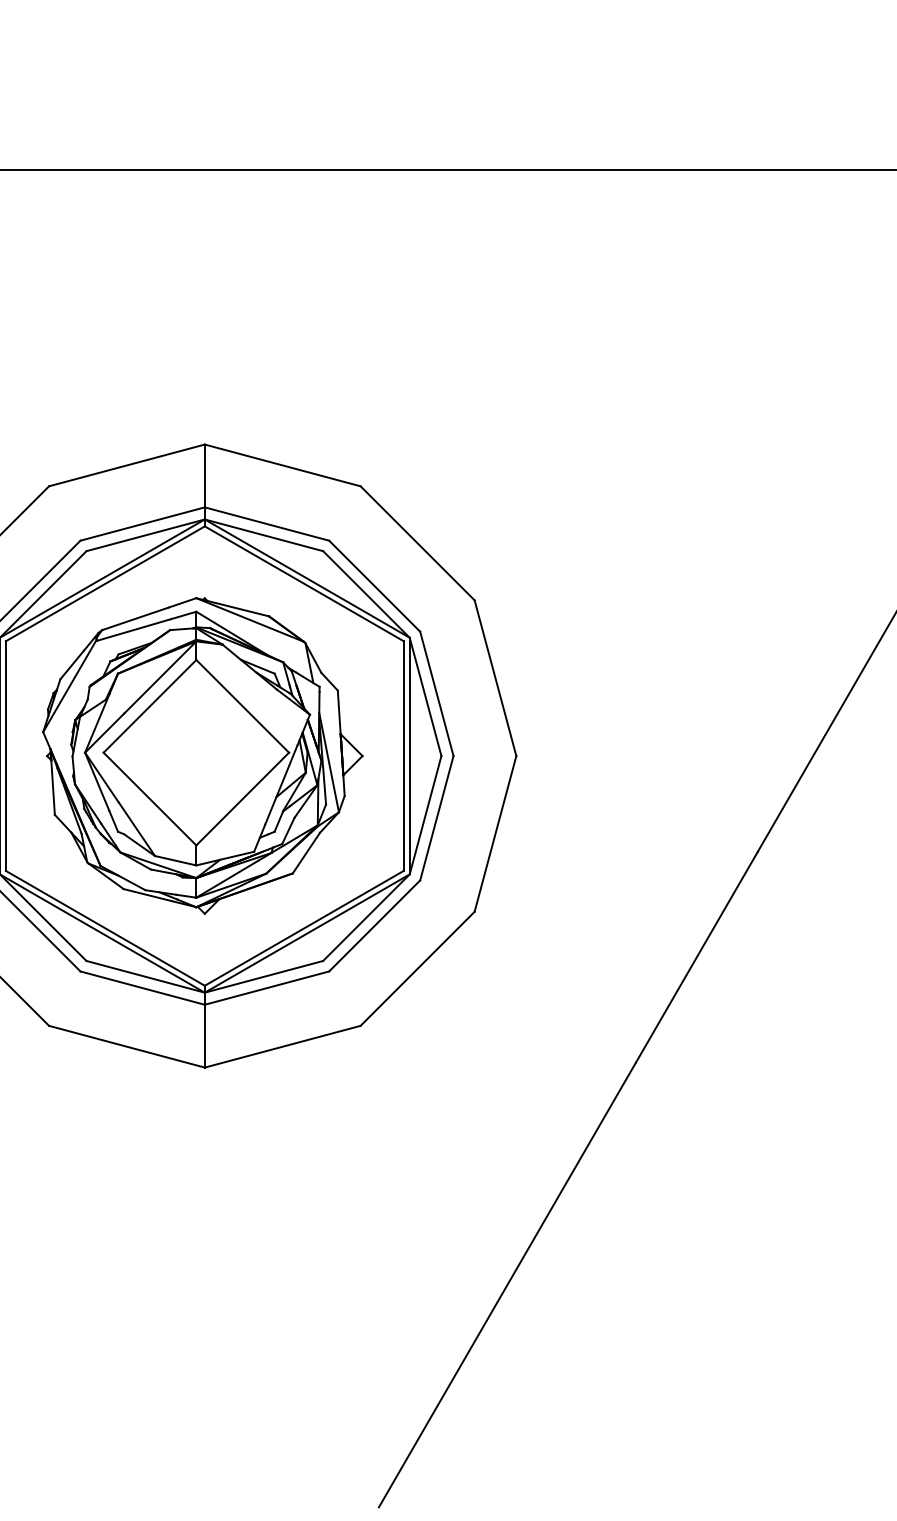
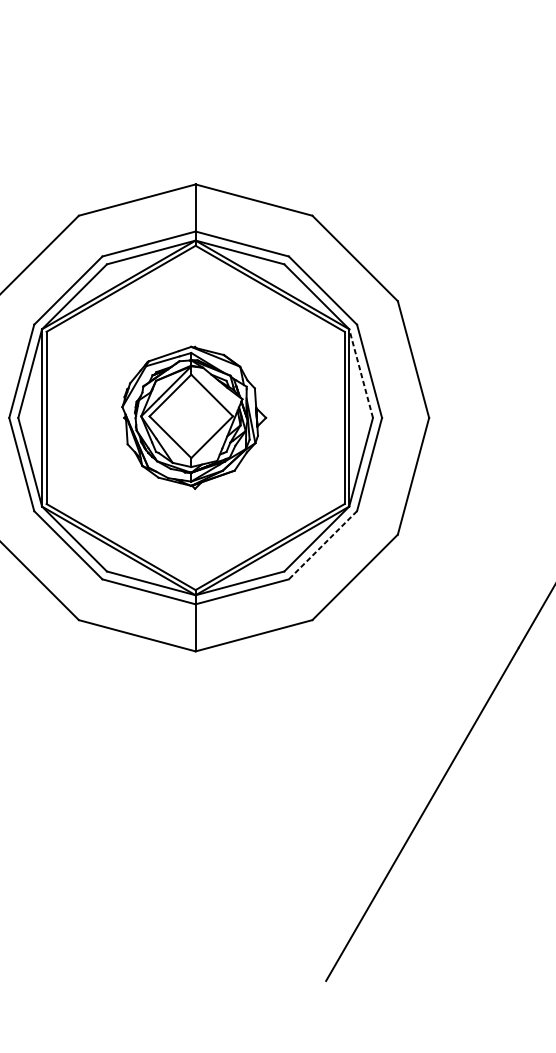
line: (425, 696) -> (361, 373), solid -> dashed
part: (202, 755) -> (193, 417), size x0.6
line: (374, 926) -> (322, 545), solid -> dashed

